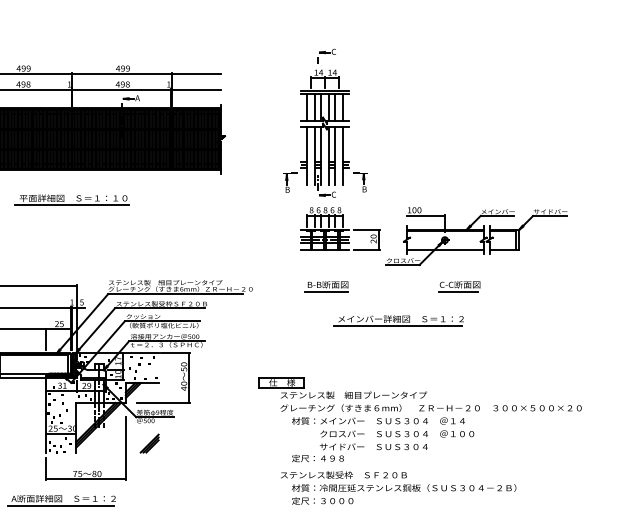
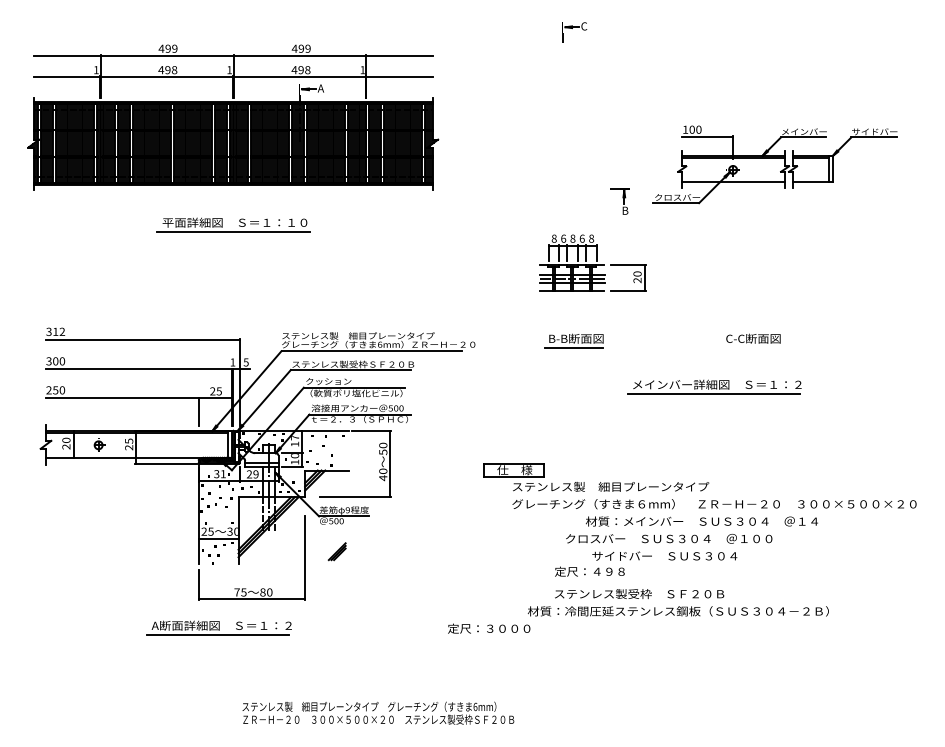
part: (316, 134) -> (560, 136), removed
part: (475, 236) -> (774, 164), moved
line: (458, 292) -> (751, 348), removed
part: (399, 320) -> (714, 386), moved
text: (378, 421) -> (701, 521), moved
part: (149, 443) -> (337, 551), size x0.7
text: (360, 452) -> (646, 563), moved
text: (343, 474) -> (639, 593), moved
text: (322, 500) -> (489, 628), moved

